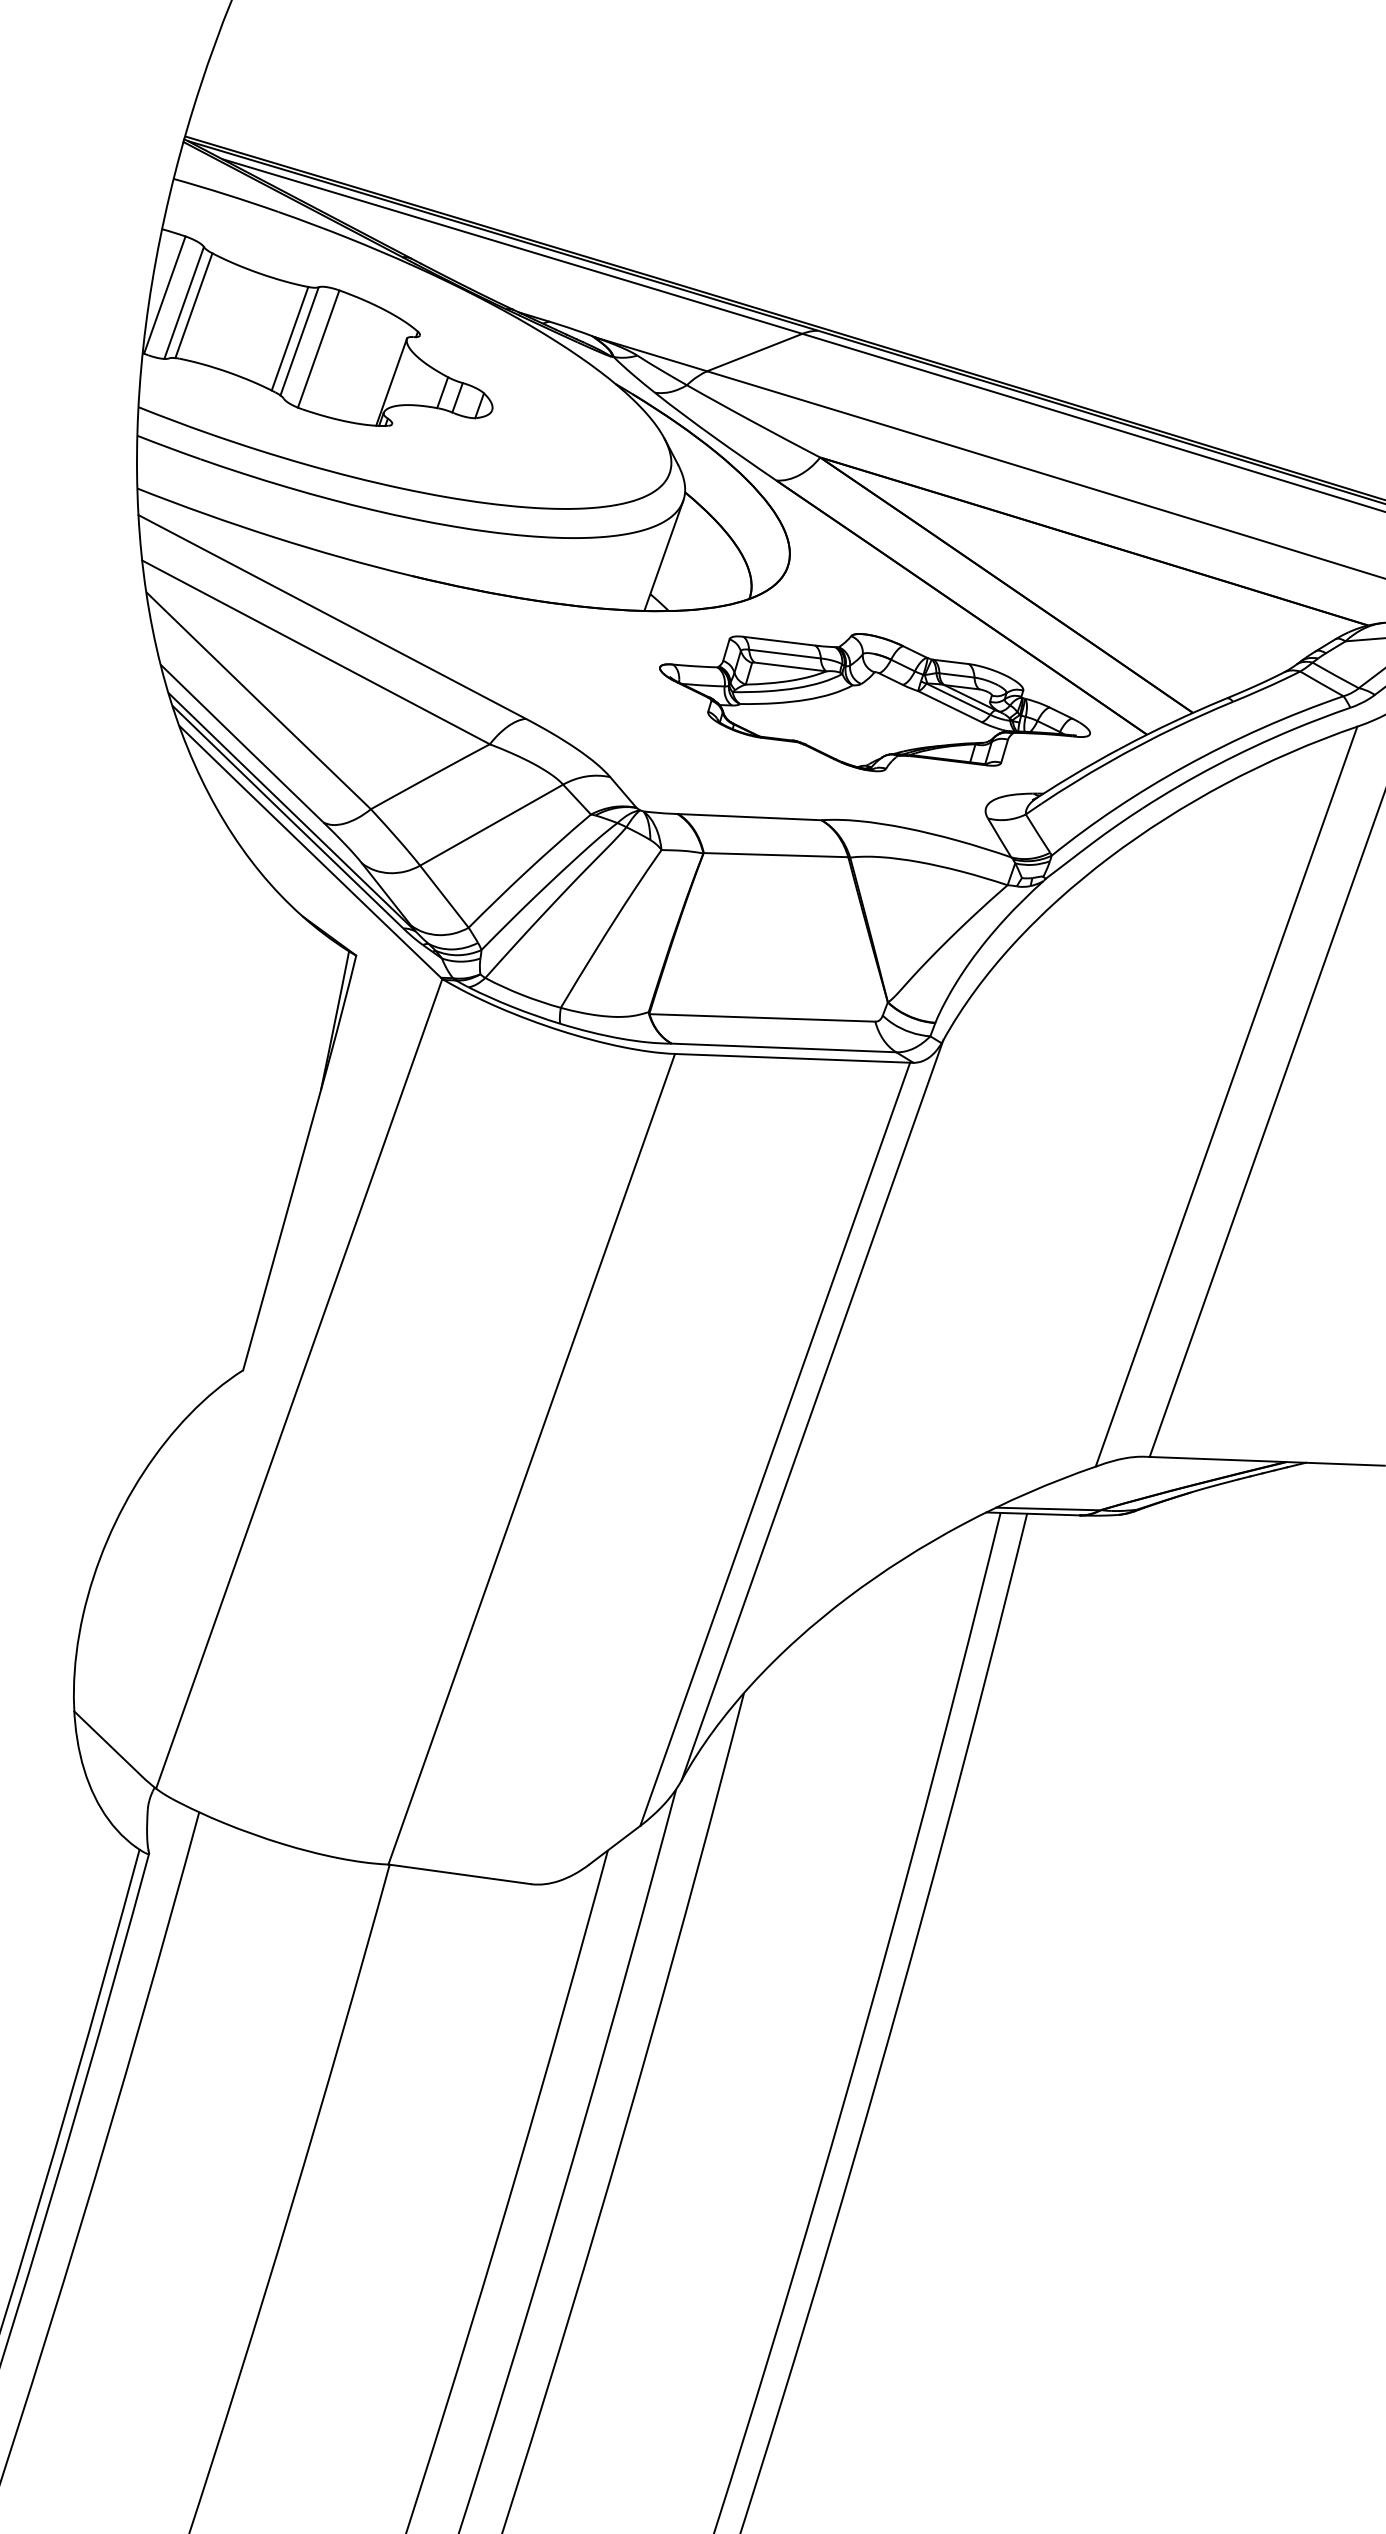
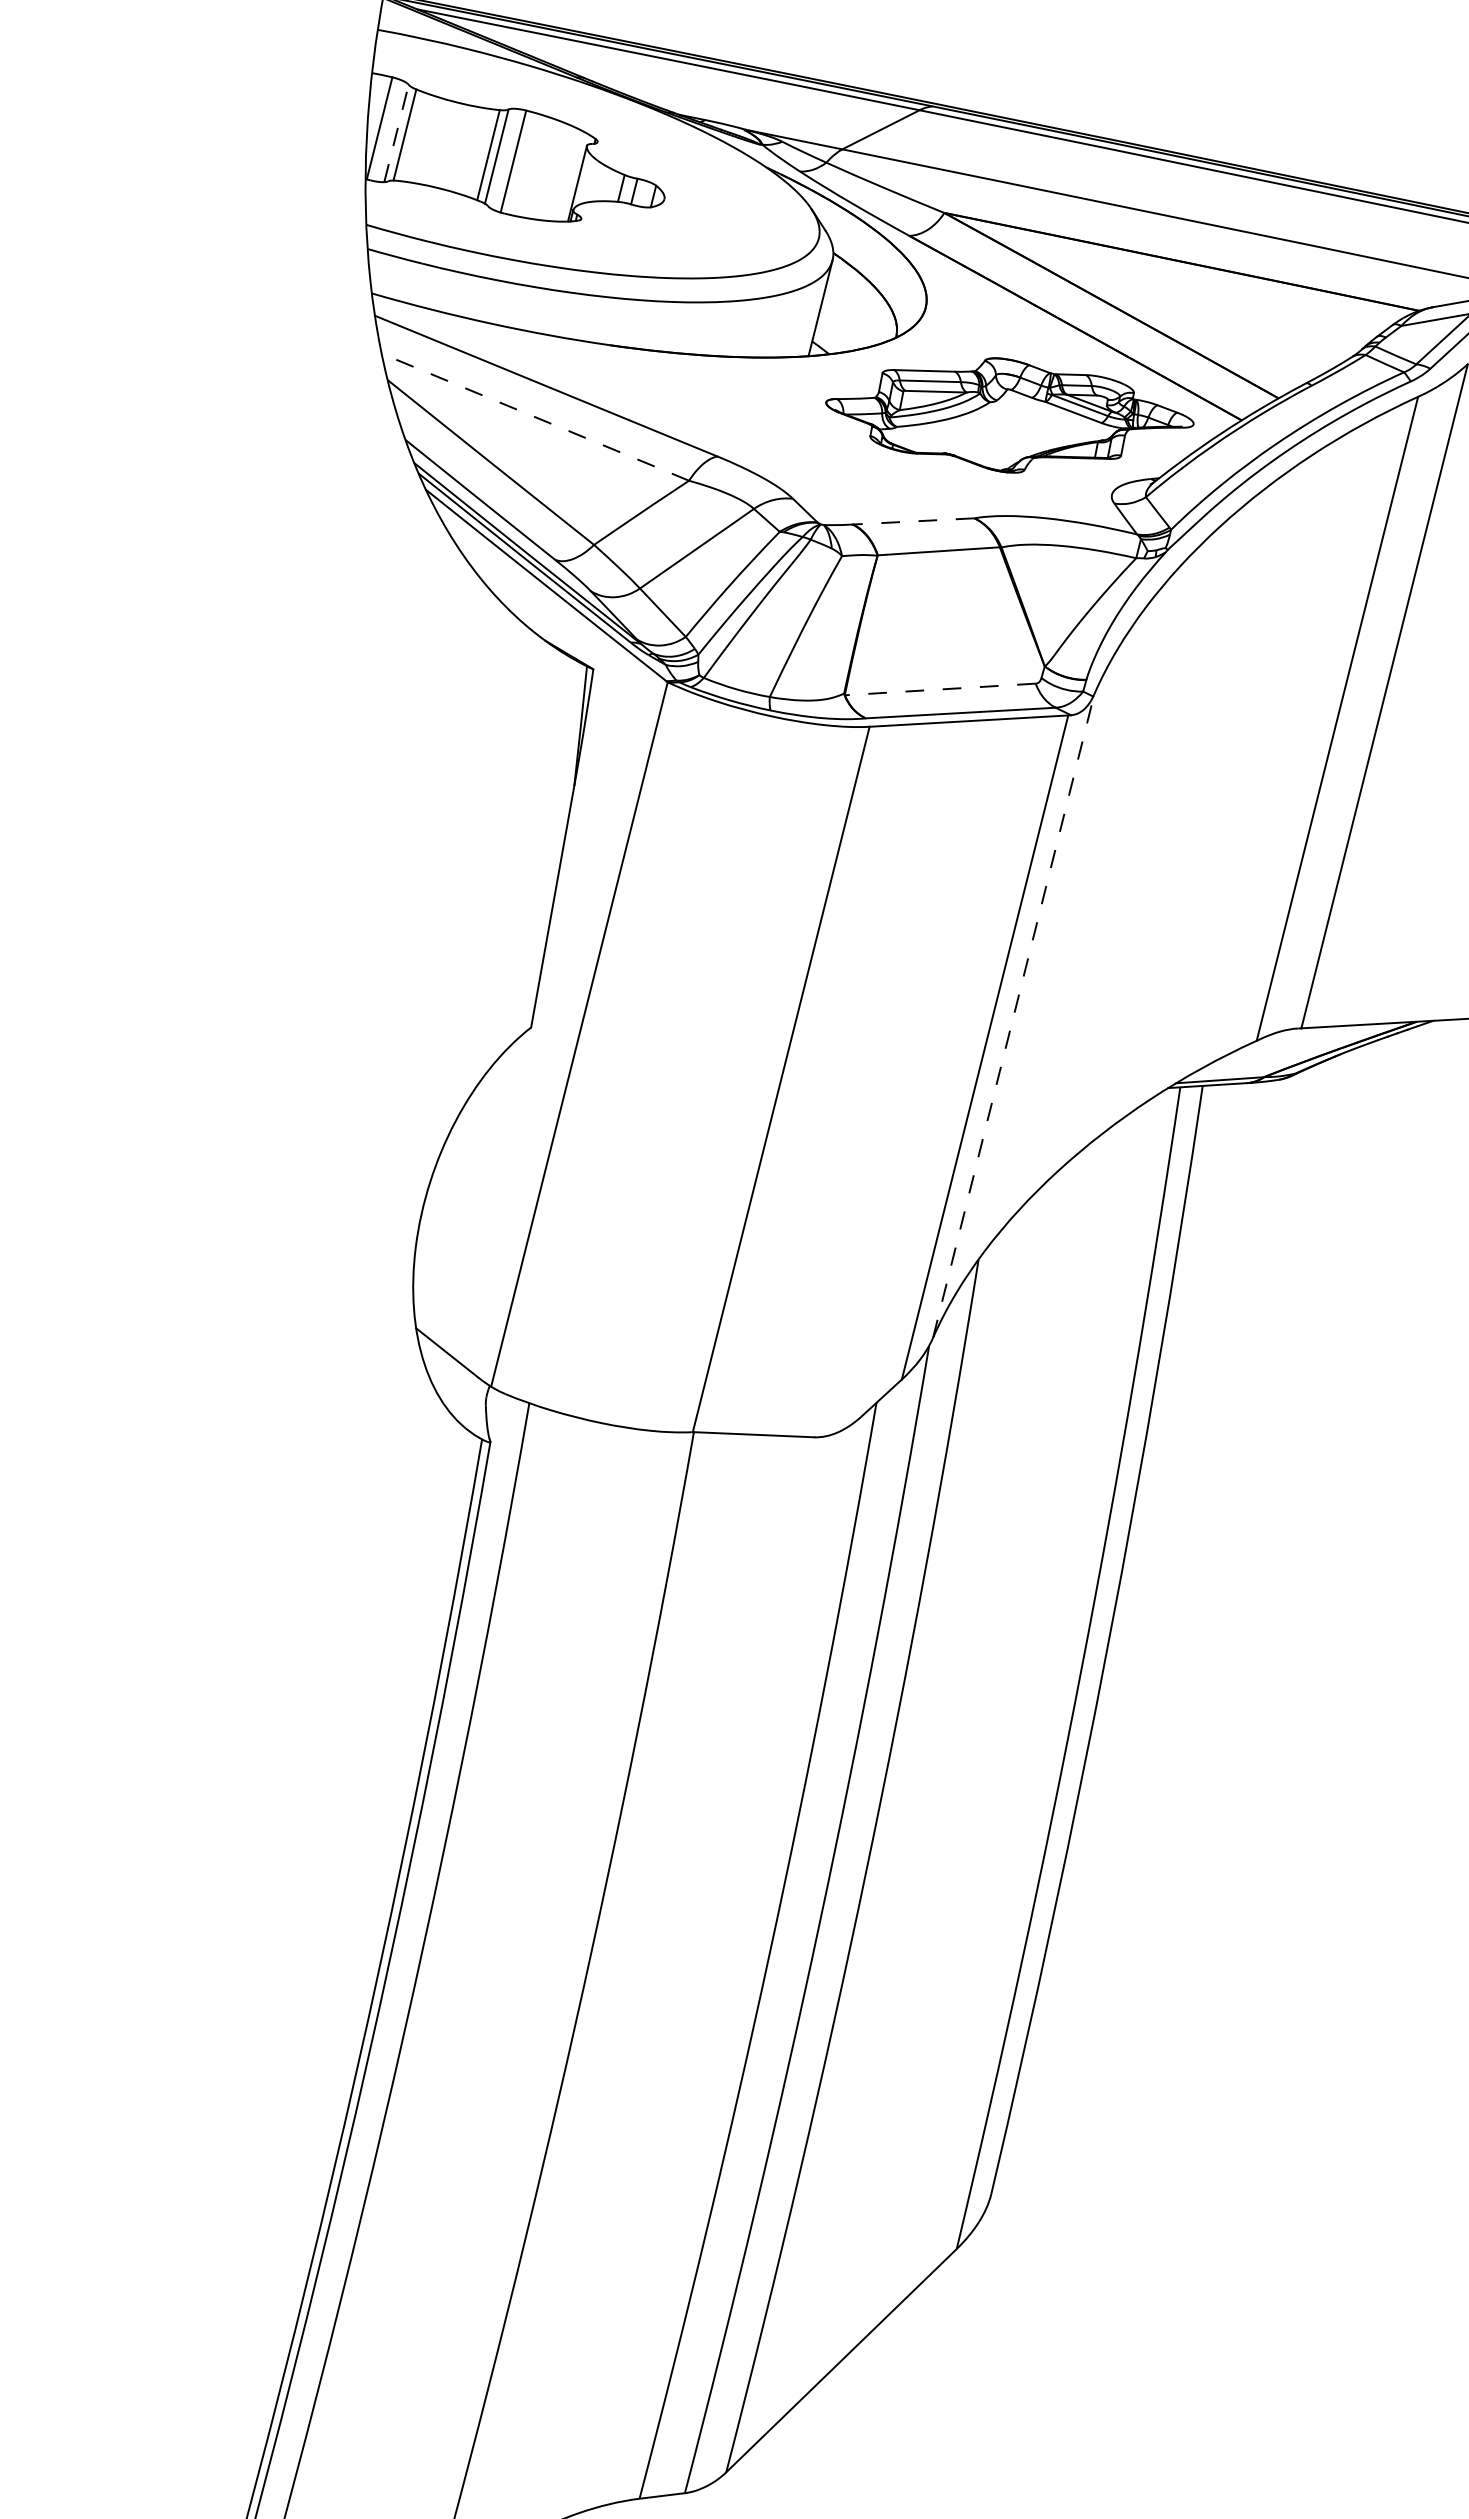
line: (184, 301) -> (396, 132), solid -> dashed
line: (314, 652) -> (534, 417), solid -> dashed
line: (749, 817) -> (913, 521), solid -> dashed
line: (762, 1017) -> (940, 689), solid -> dashed
line: (812, 1409) -> (1013, 1015), solid -> dashed

